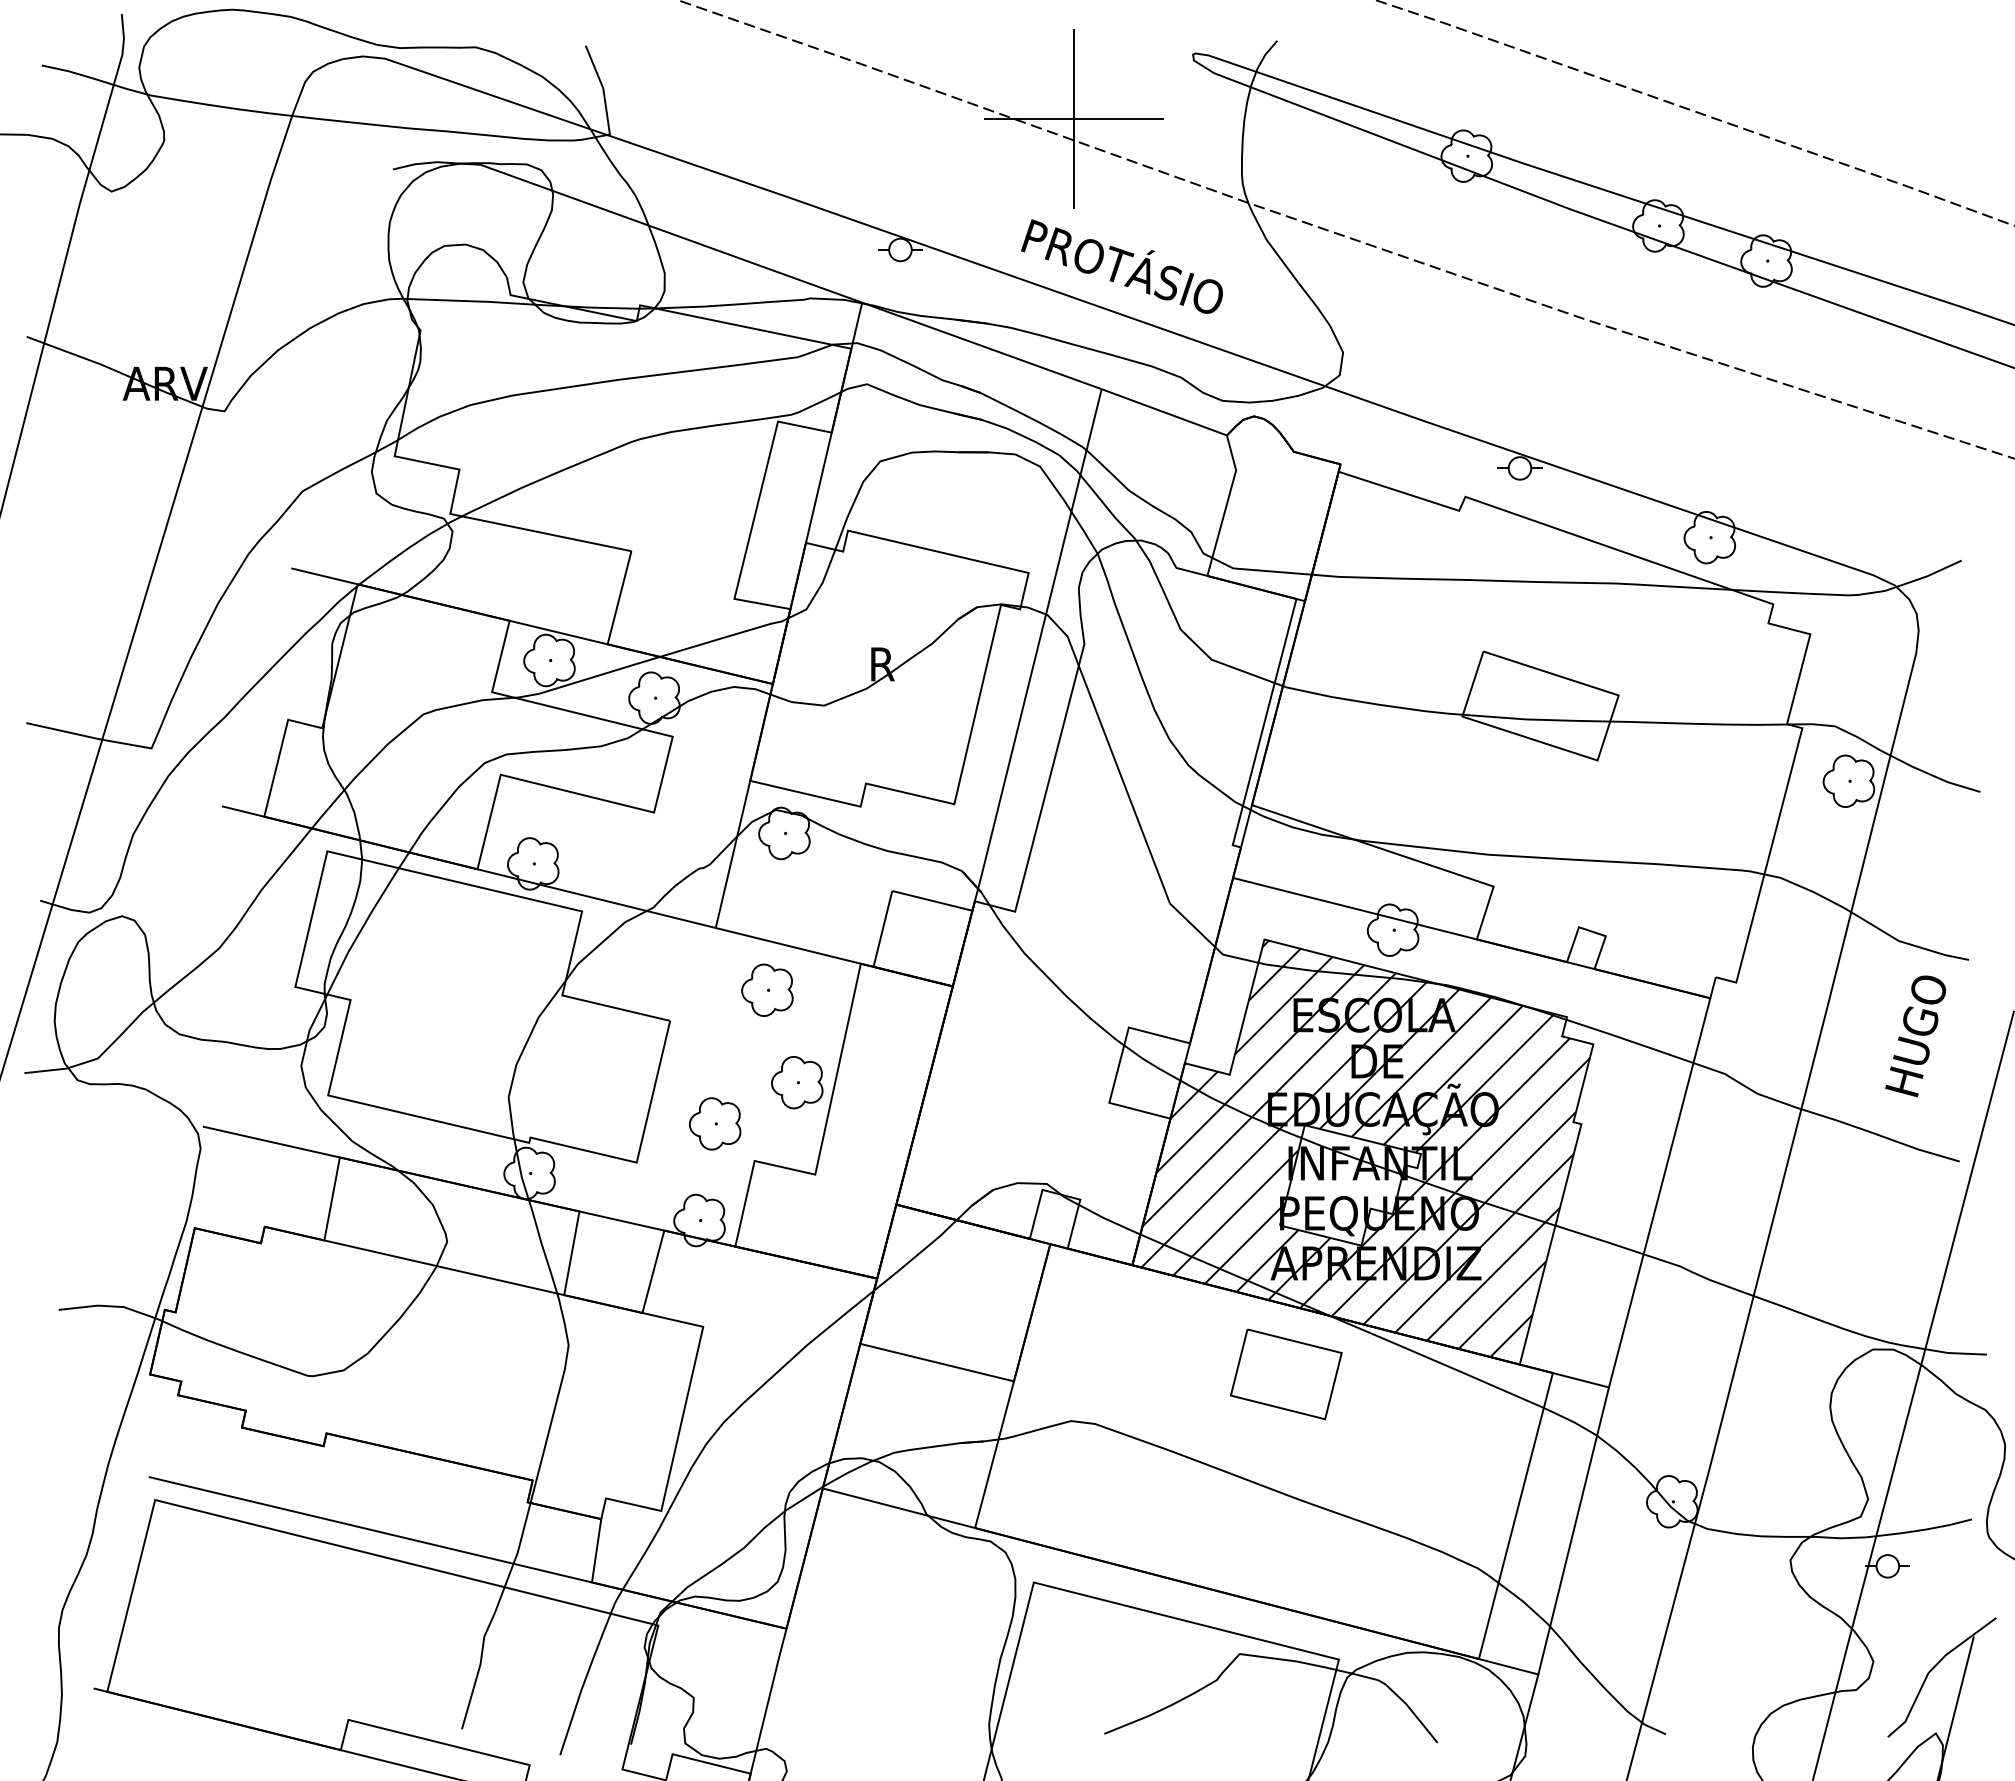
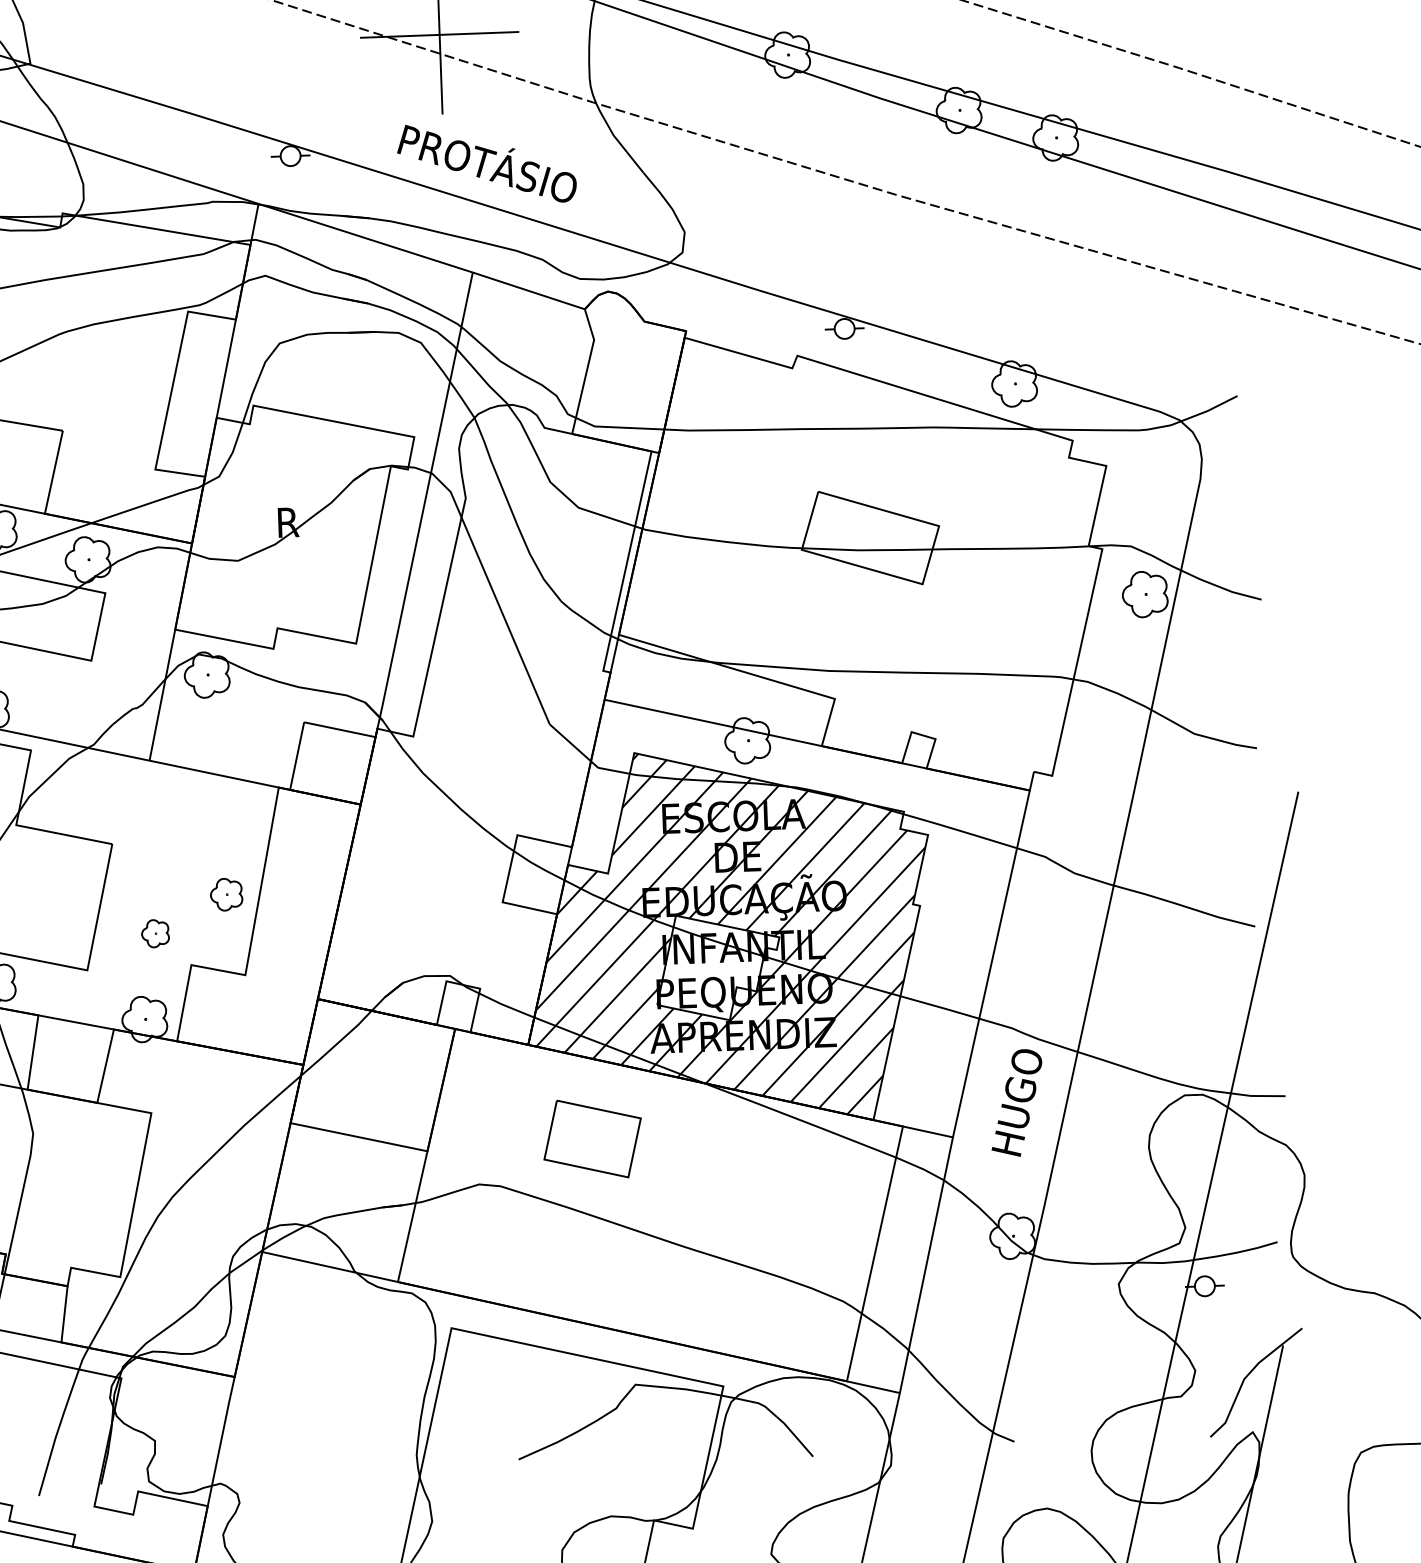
part: (767, 989) -> (197, 813), removed
text: (1915, 1036) -> (1016, 1103), moved
part: (797, 1082) -> (226, 894), size x0.7
part: (715, 1123) -> (155, 933), size x0.6
part: (1286, 1374) -> (592, 1139), moved

